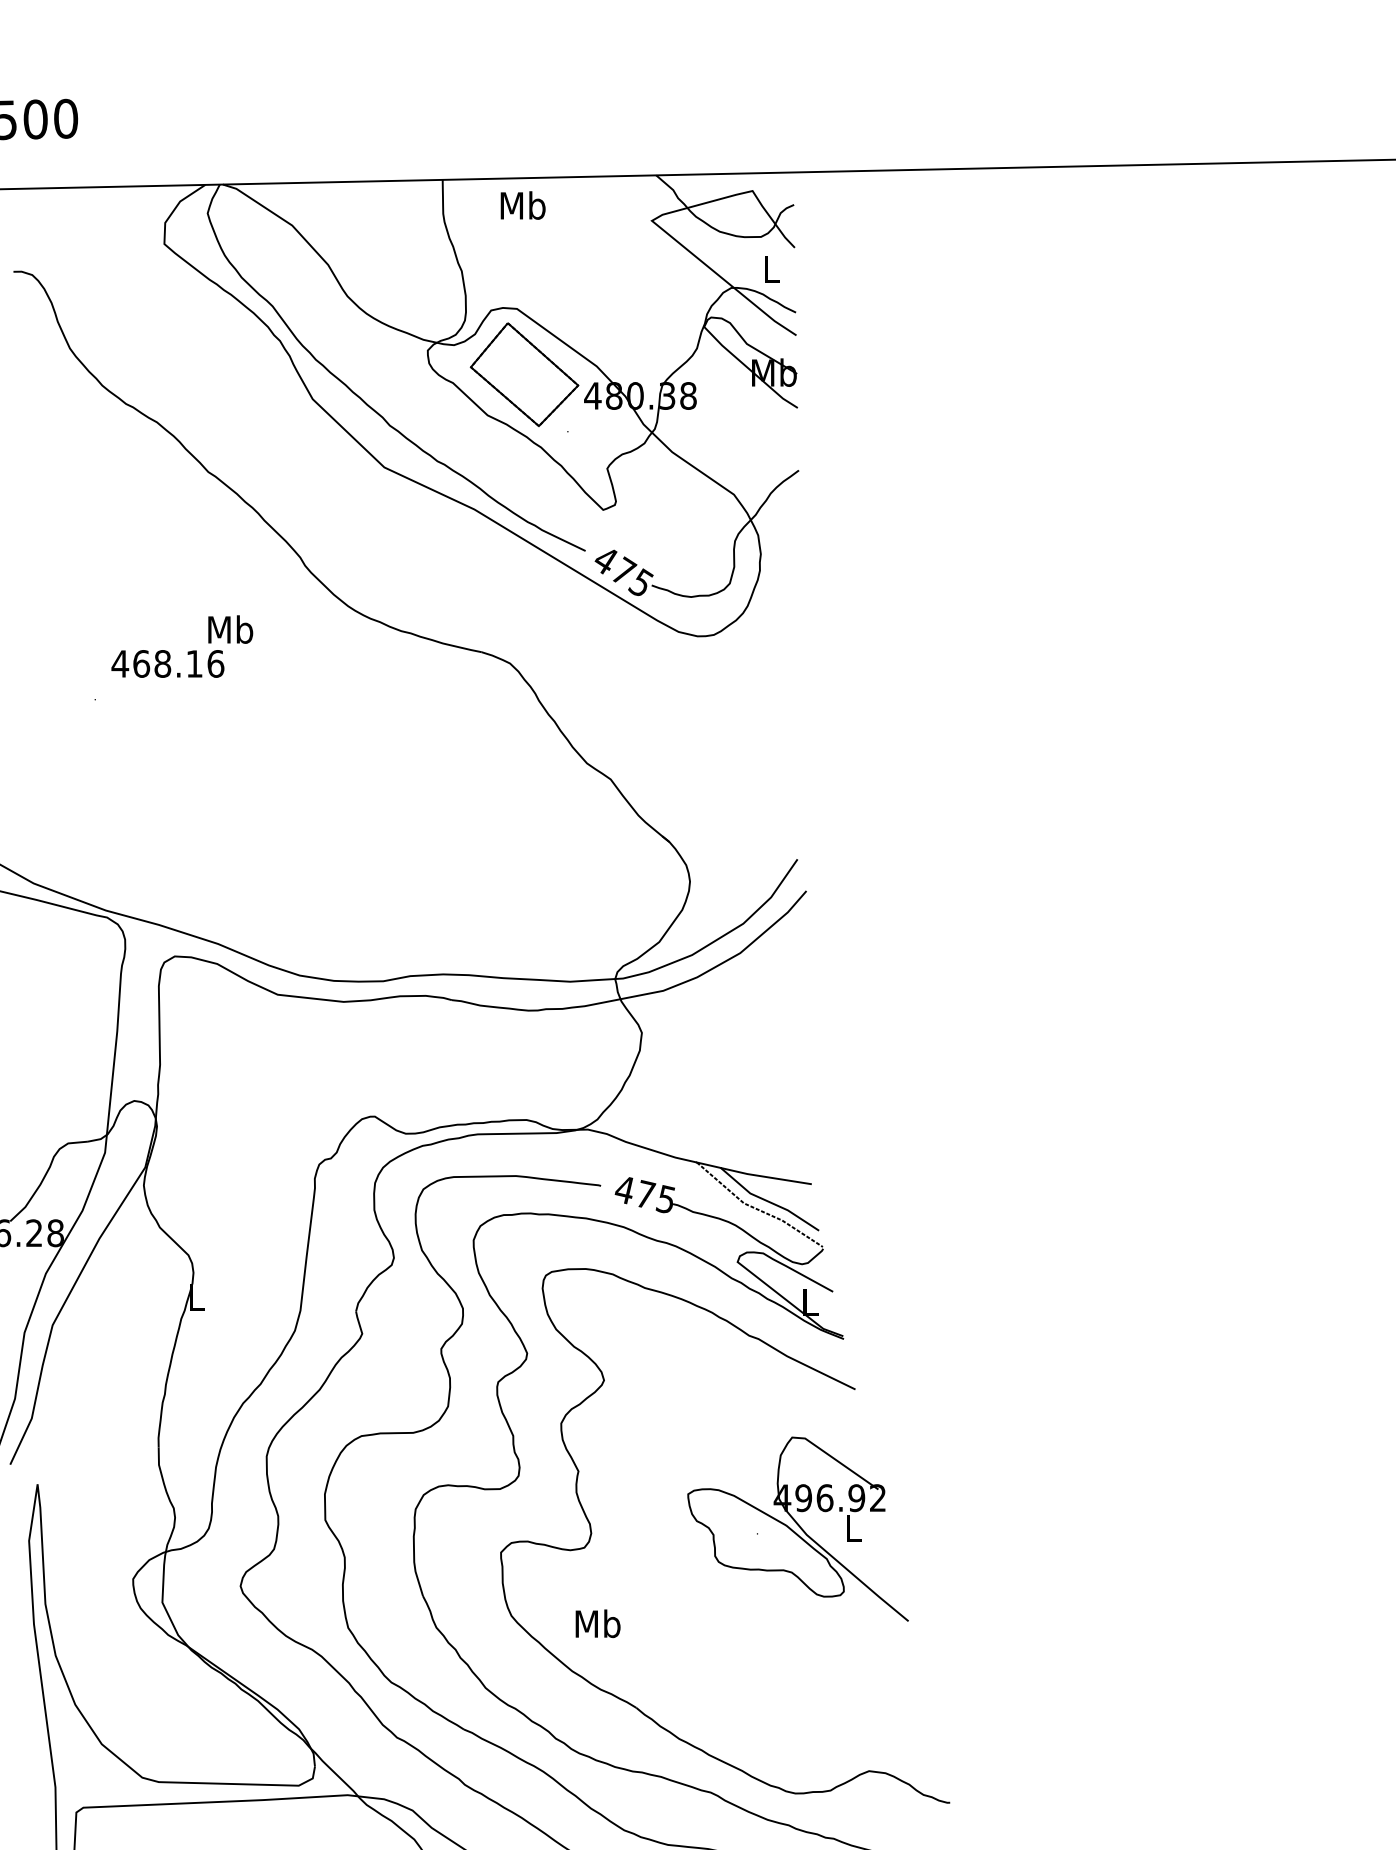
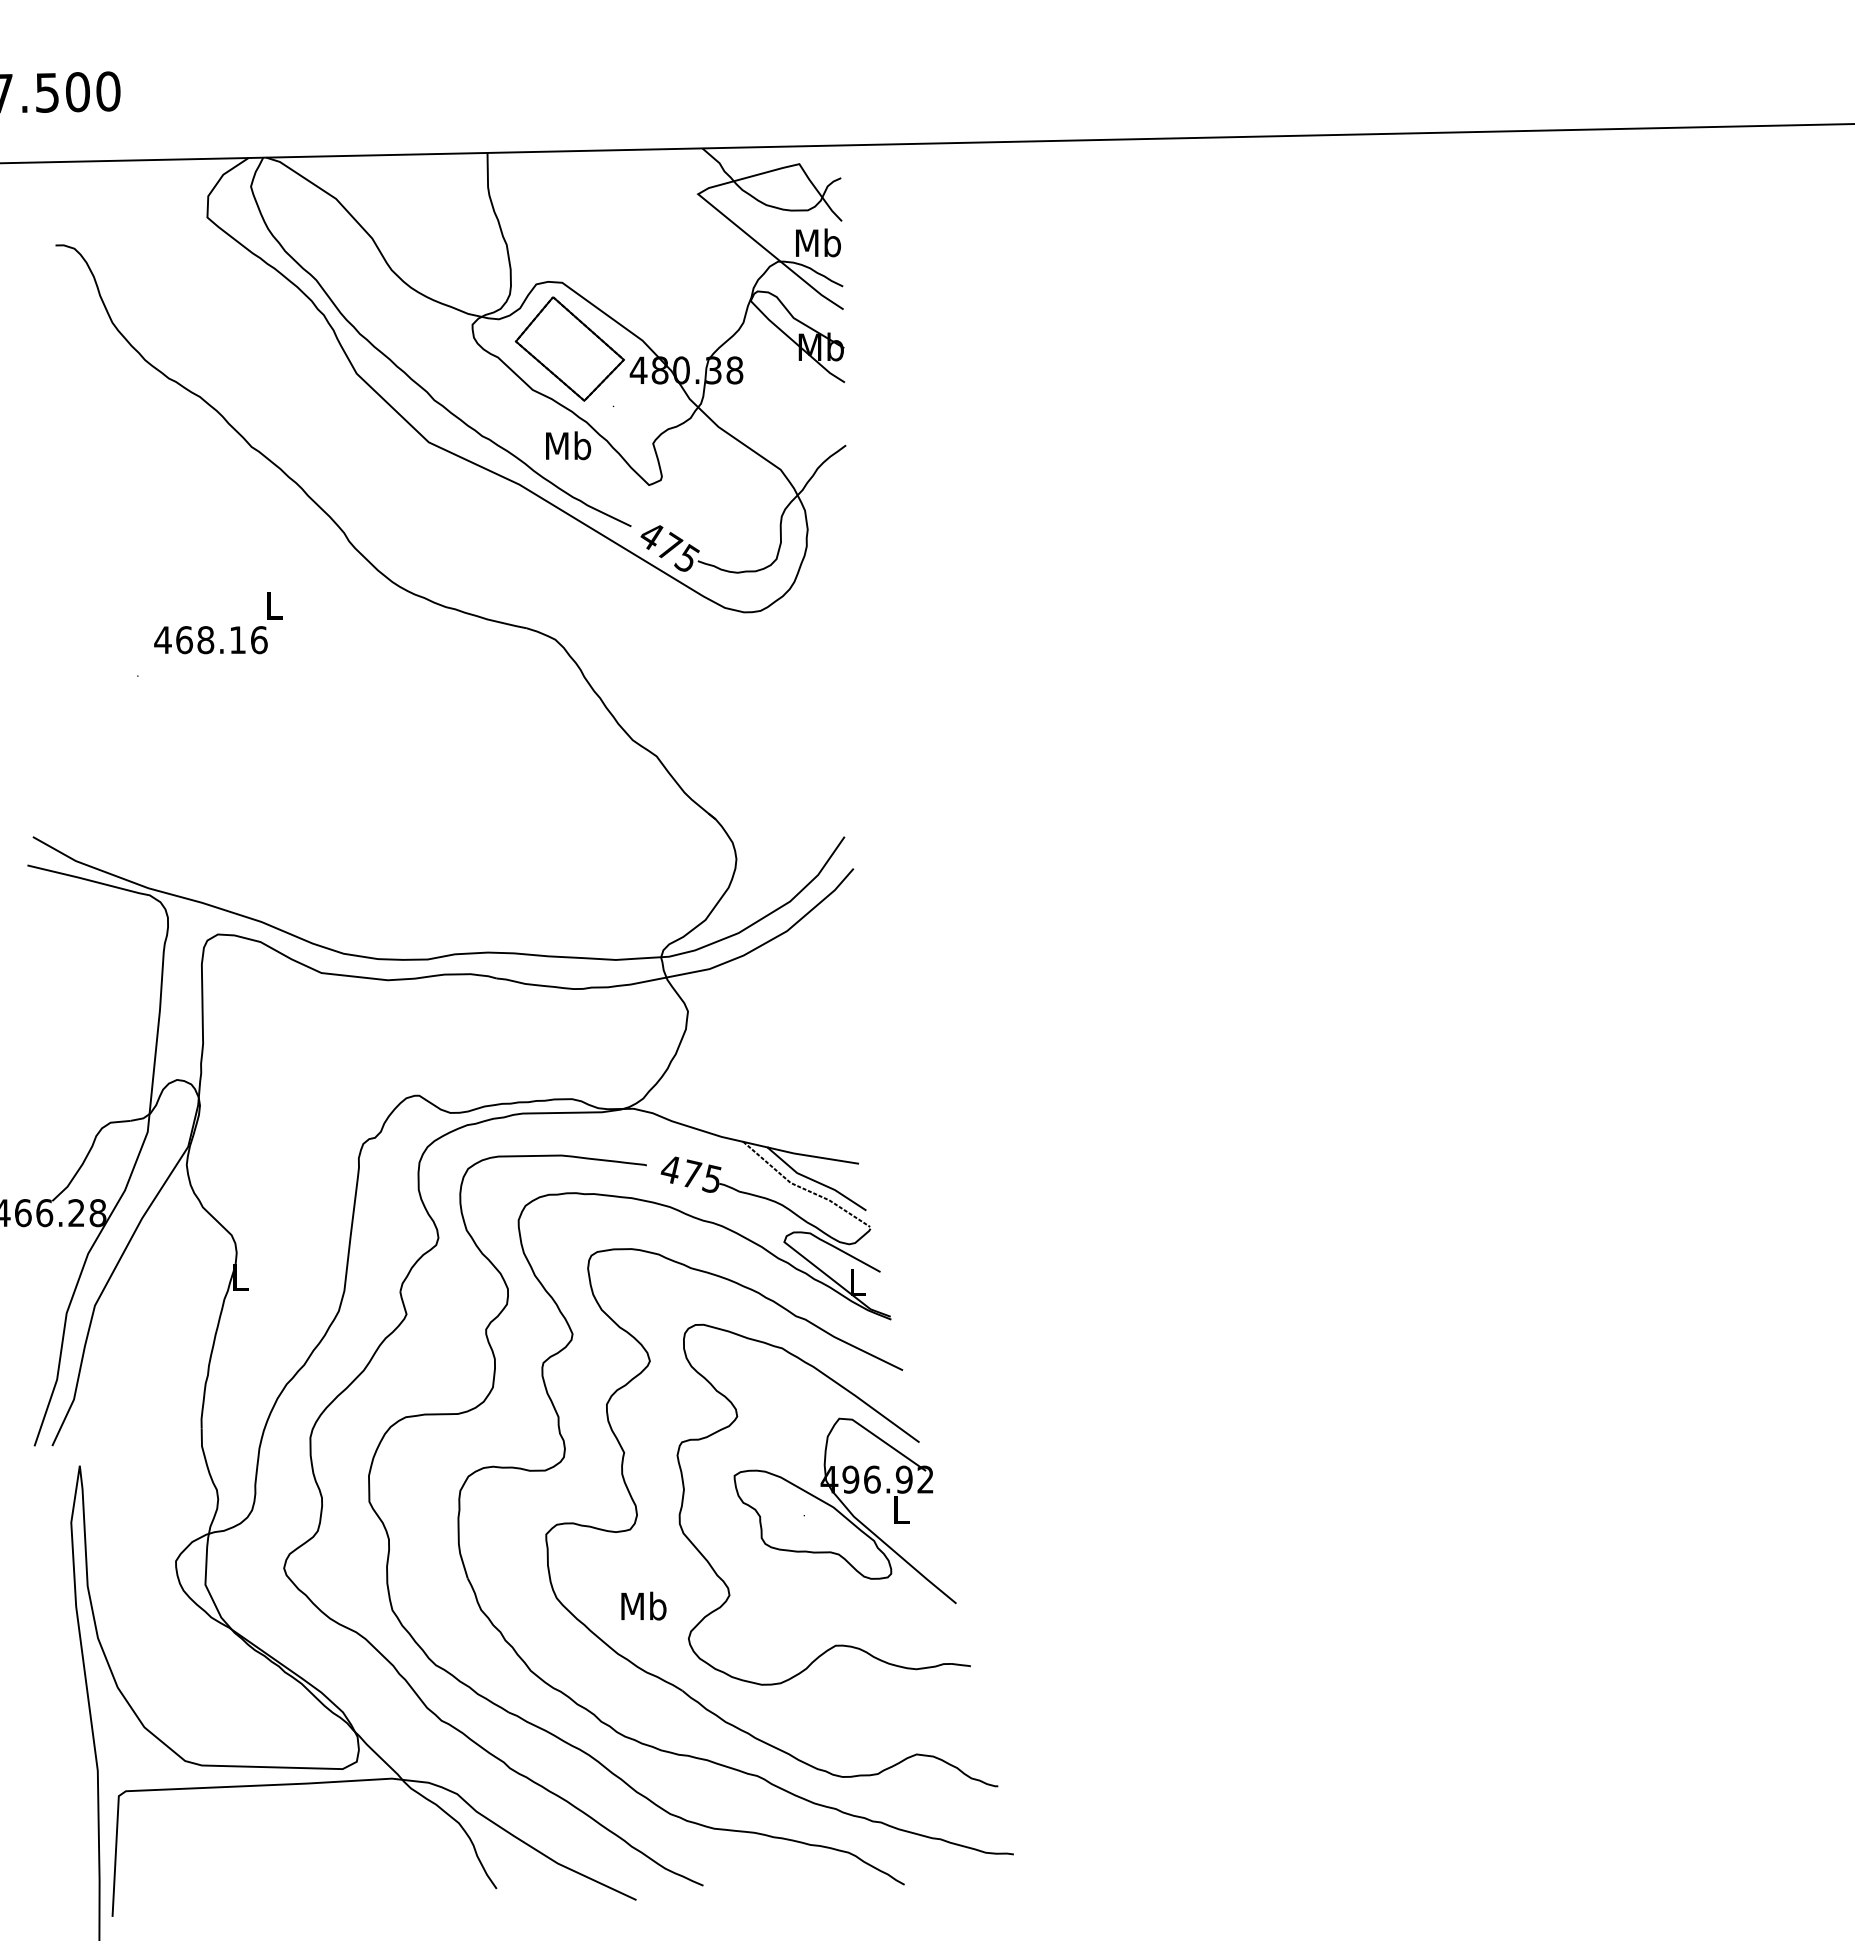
text: (523, 205) -> (568, 445), moved
text: (771, 268) -> (818, 242), L -> Mb
text: (230, 629) -> (273, 605), Mb -> L
part: (841, 1440) -> (888, 1421), added

